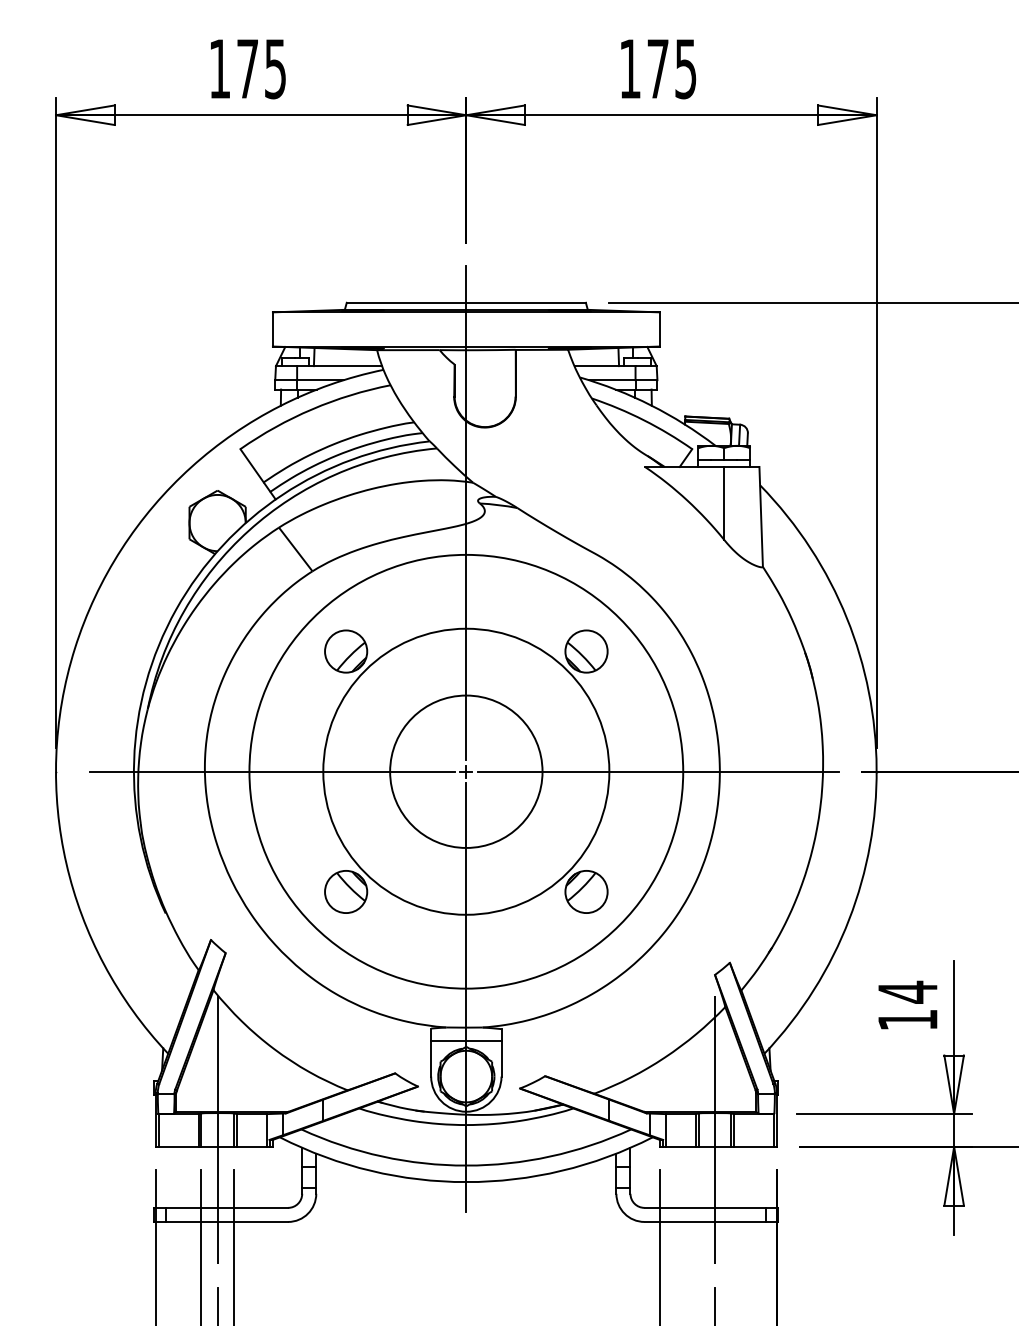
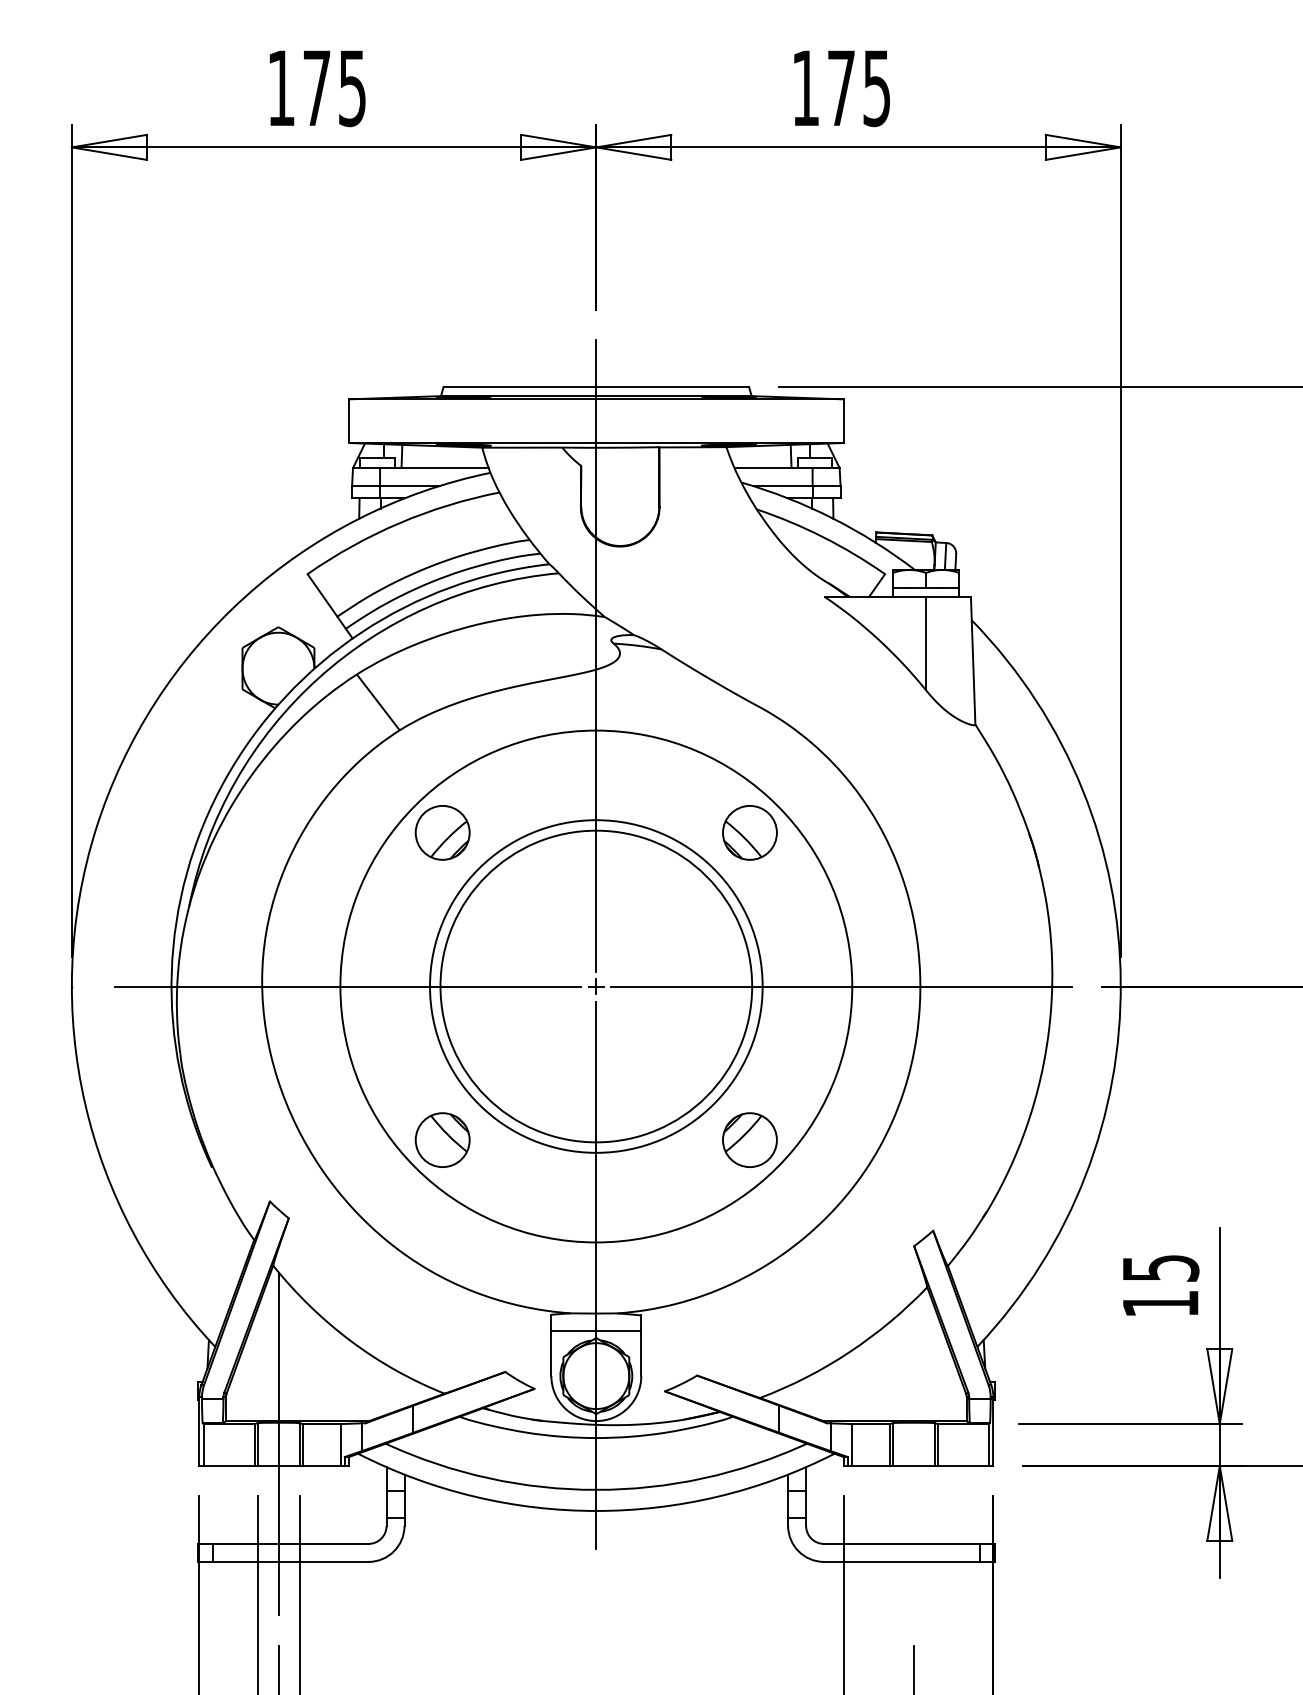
circle: (465, 771) -> (595, 986), size x1.6
circle: (466, 771) -> (596, 986), size x0.6
circle: (466, 771) -> (596, 986), size x1.4
text: (908, 992) -> (1161, 1268), 14 -> 15
line: (715, 1130) -> (914, 1444), removed

